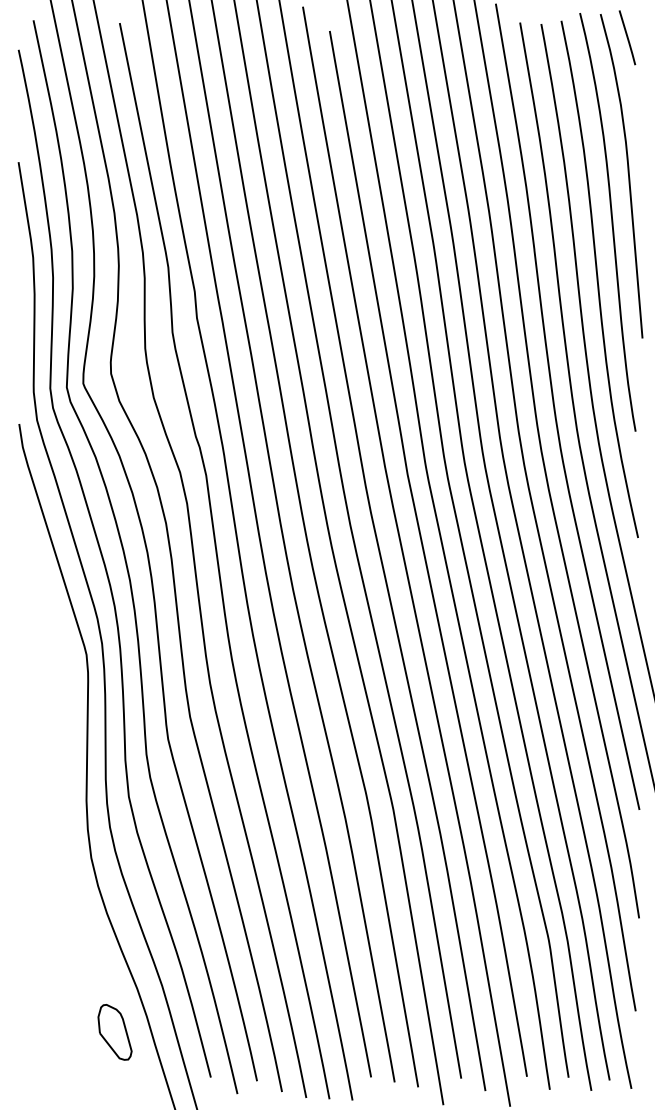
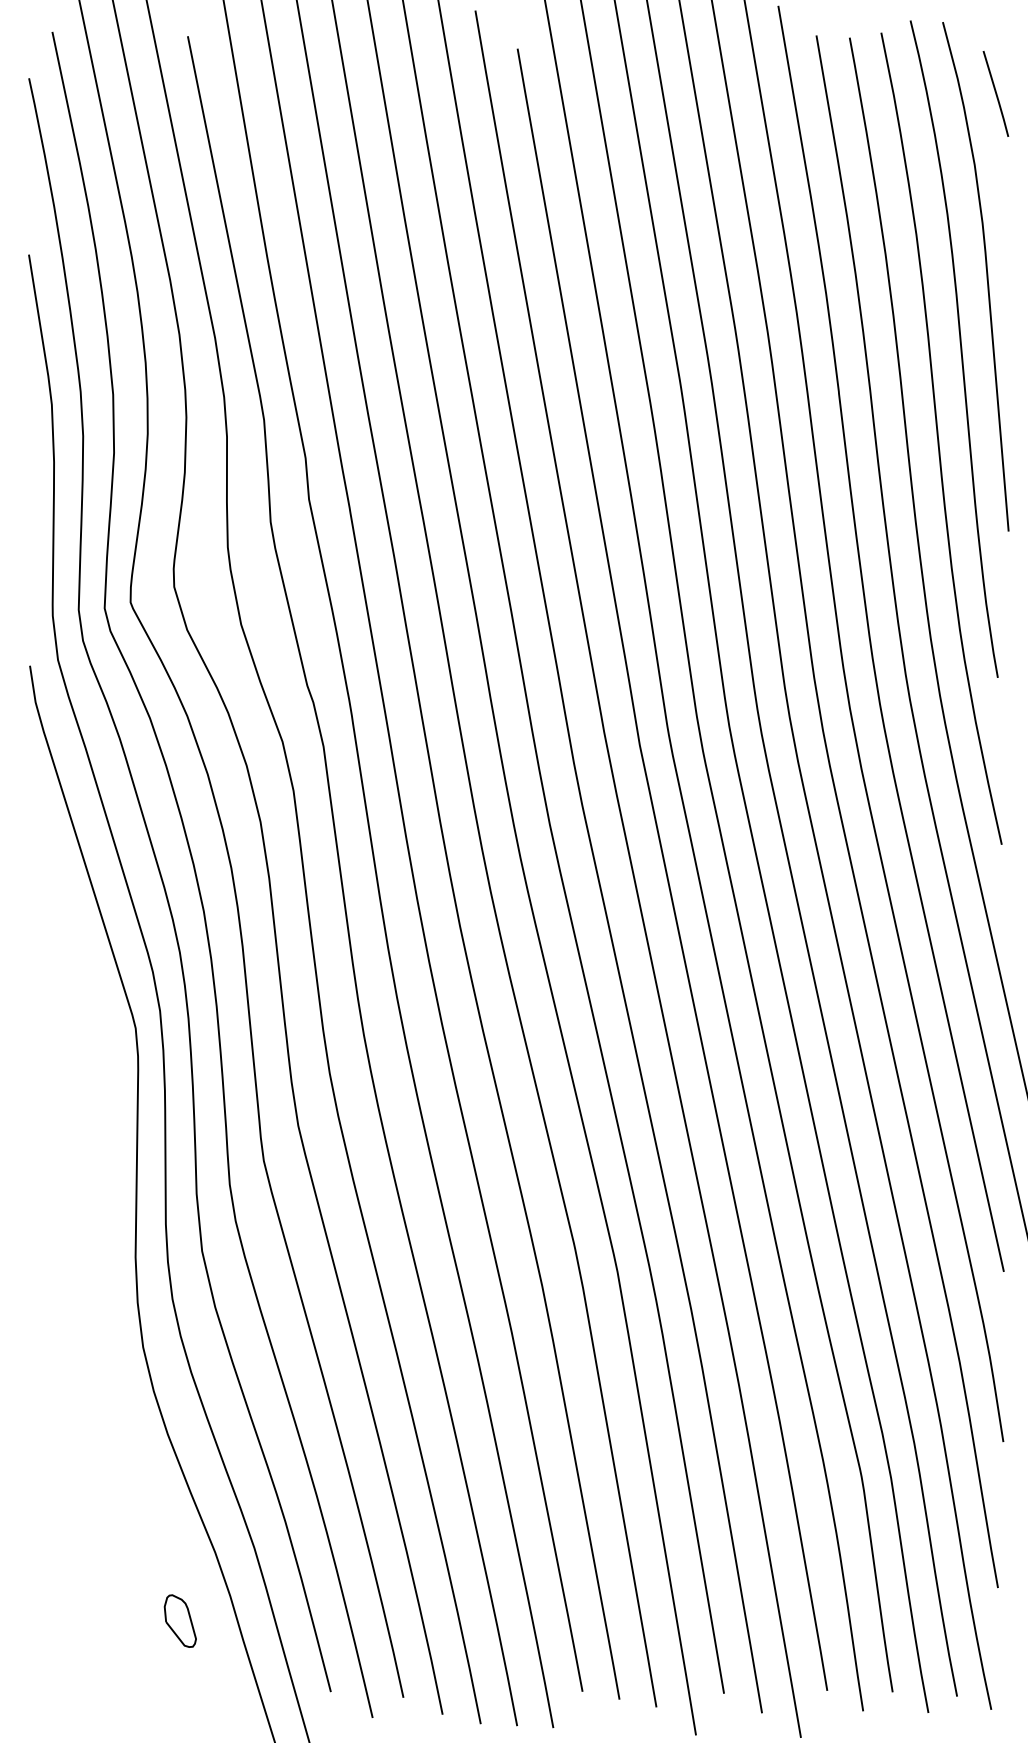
line: (627, 37) -> (996, 93), moved
part: (114, 1032) -> (179, 1621), size x0.6

